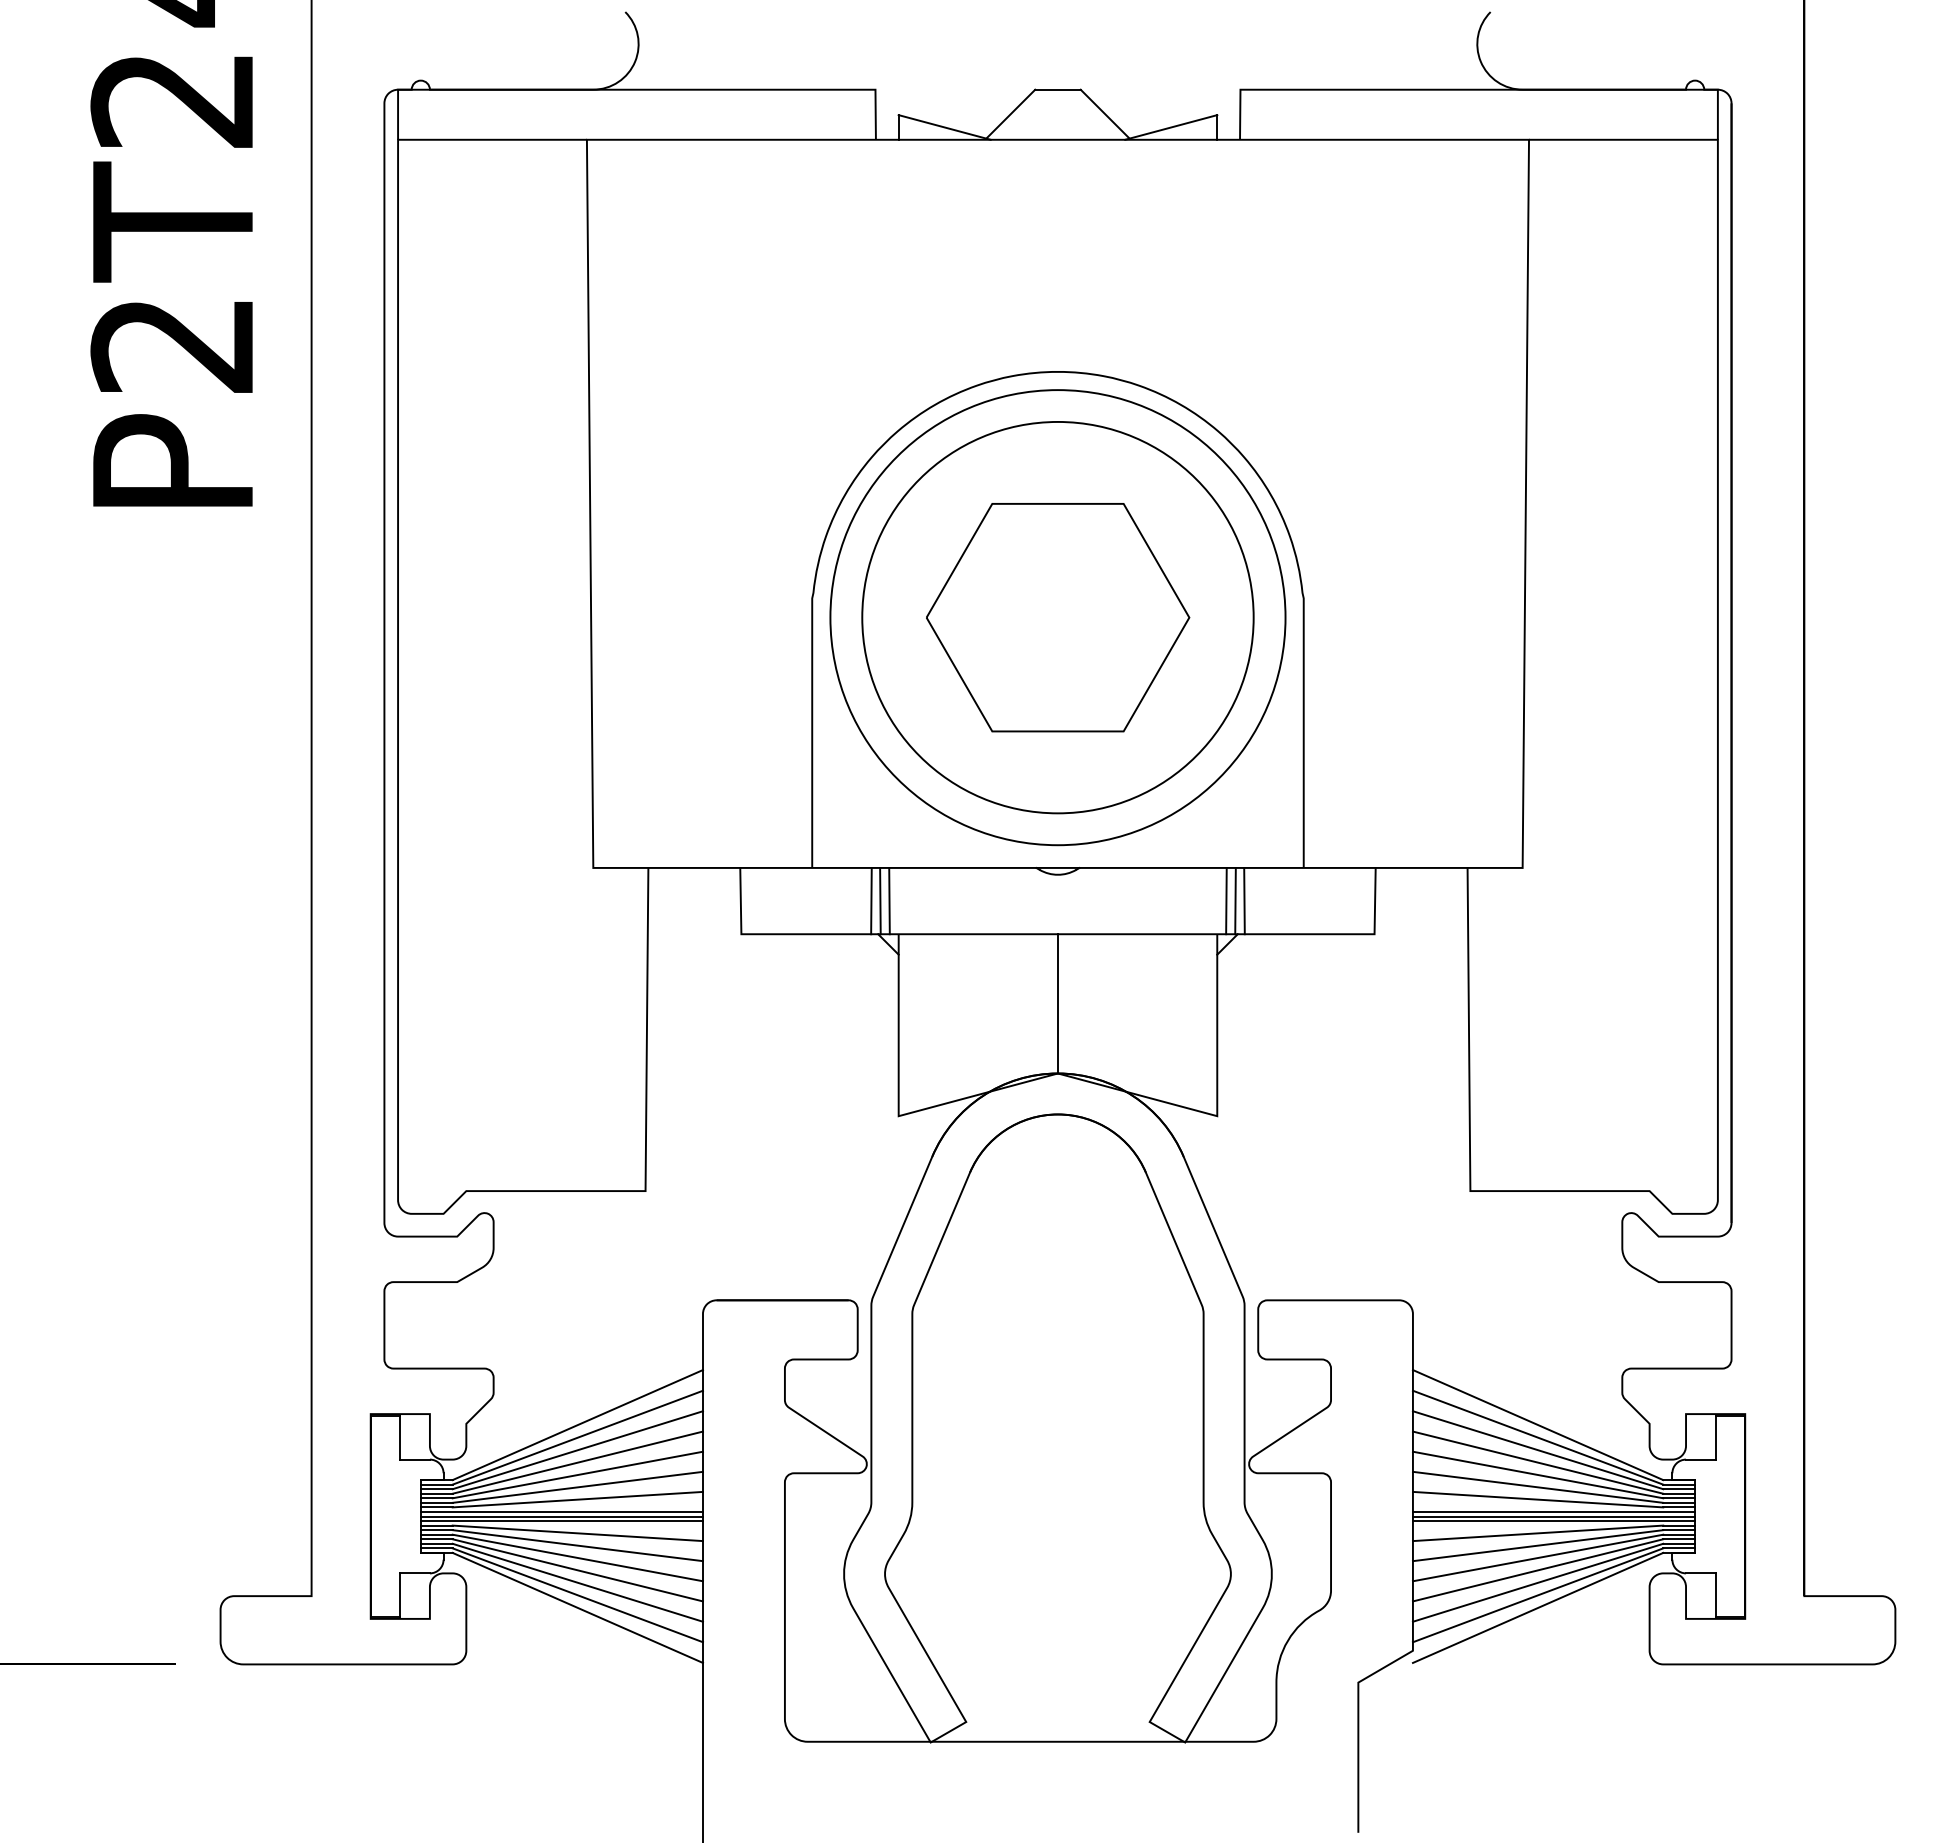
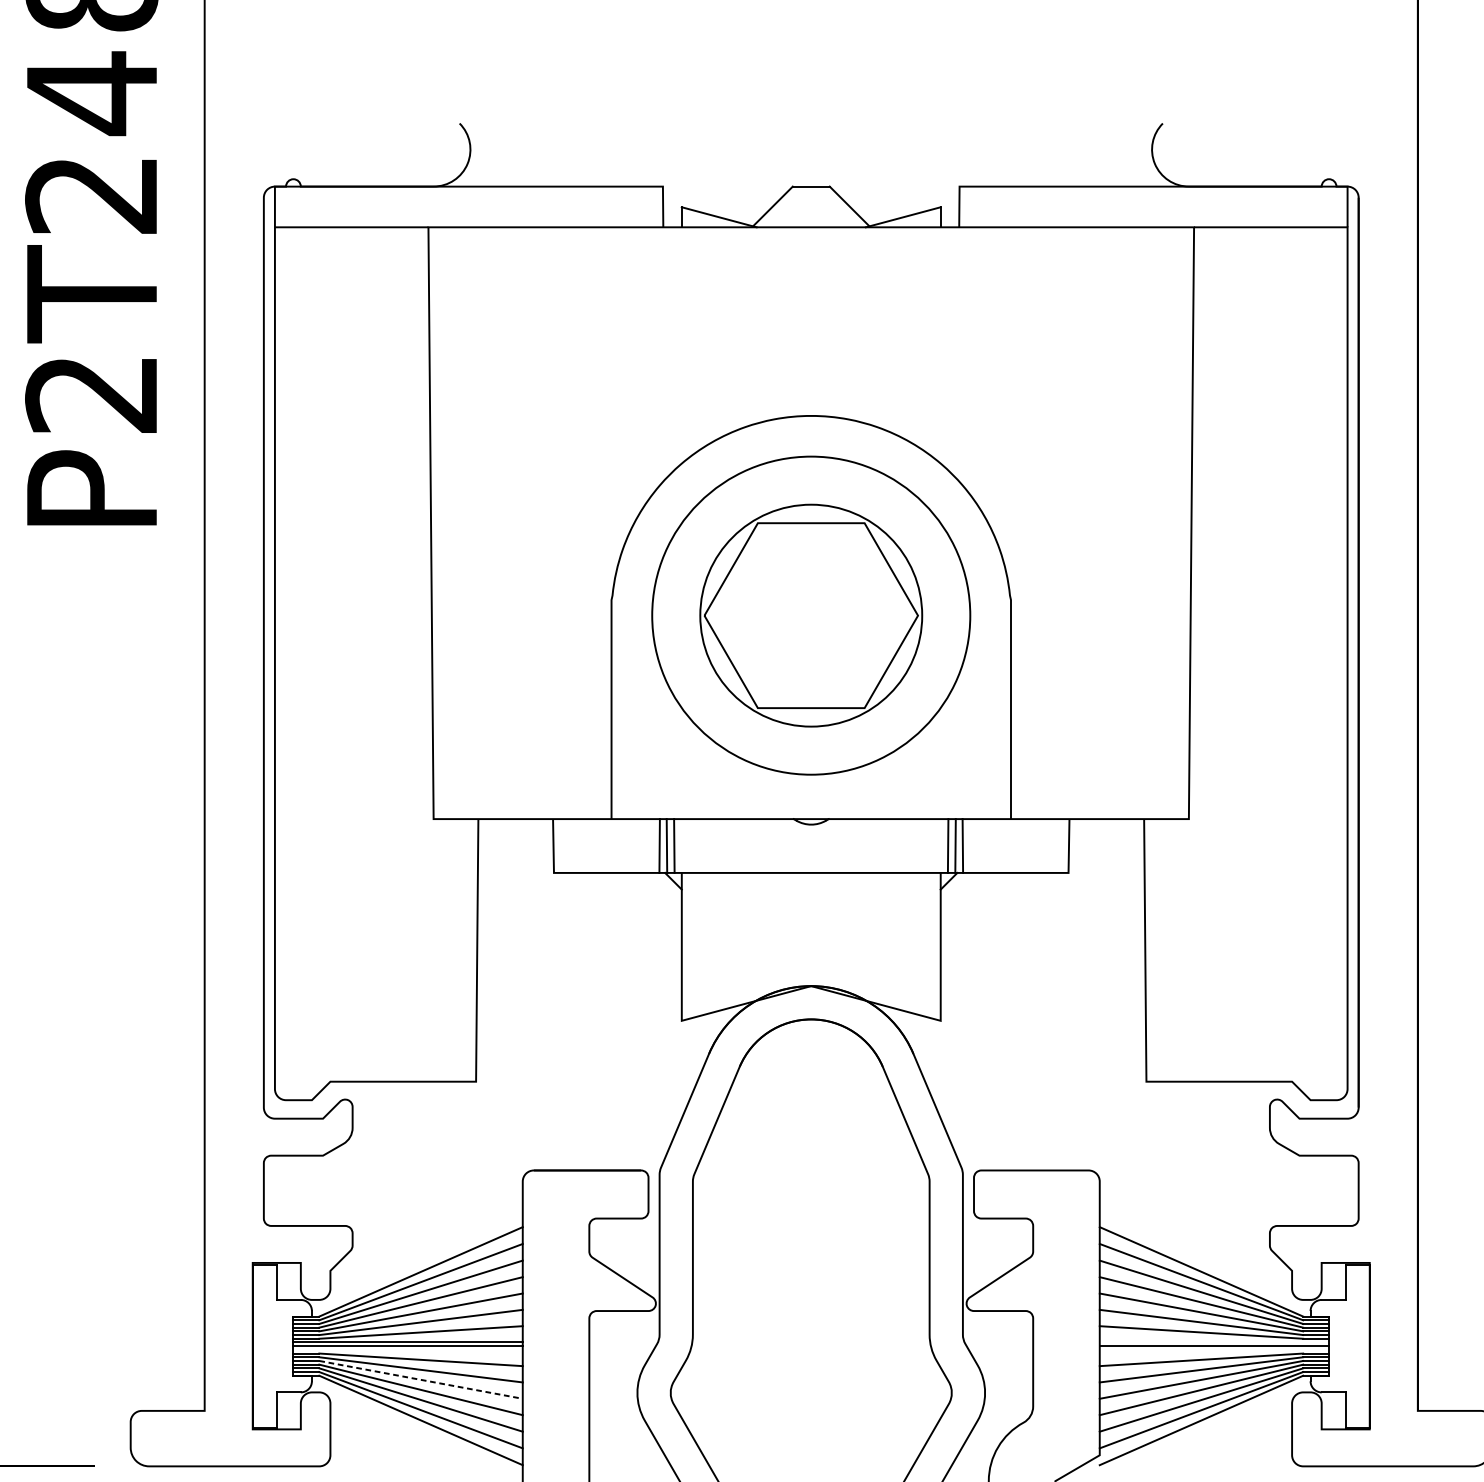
circle: (1057, 617) -> (810, 615), size x0.6
line: (1057, 1003) -> (810, 929), removed
line: (1553, 1511) -> (1213, 1342), removed
line: (561, 1521) -> (407, 1350), removed
line: (1553, 1521) -> (1213, 1350), removed
line: (578, 1558) -> (421, 1380), solid -> dashed

